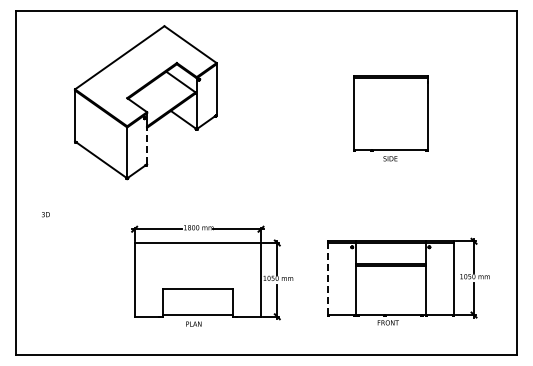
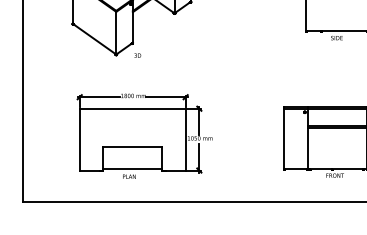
line: (147, 145) -> (133, 26), dashed -> solid
text: (45, 214) -> (137, 55), moved
part: (212, 275) -> (145, 135), moved
line: (327, 279) -> (284, 139), dashed -> solid

